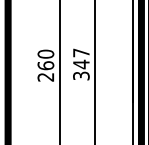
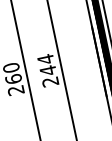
text: (81, 64) -> (48, 70), 347 -> 244

